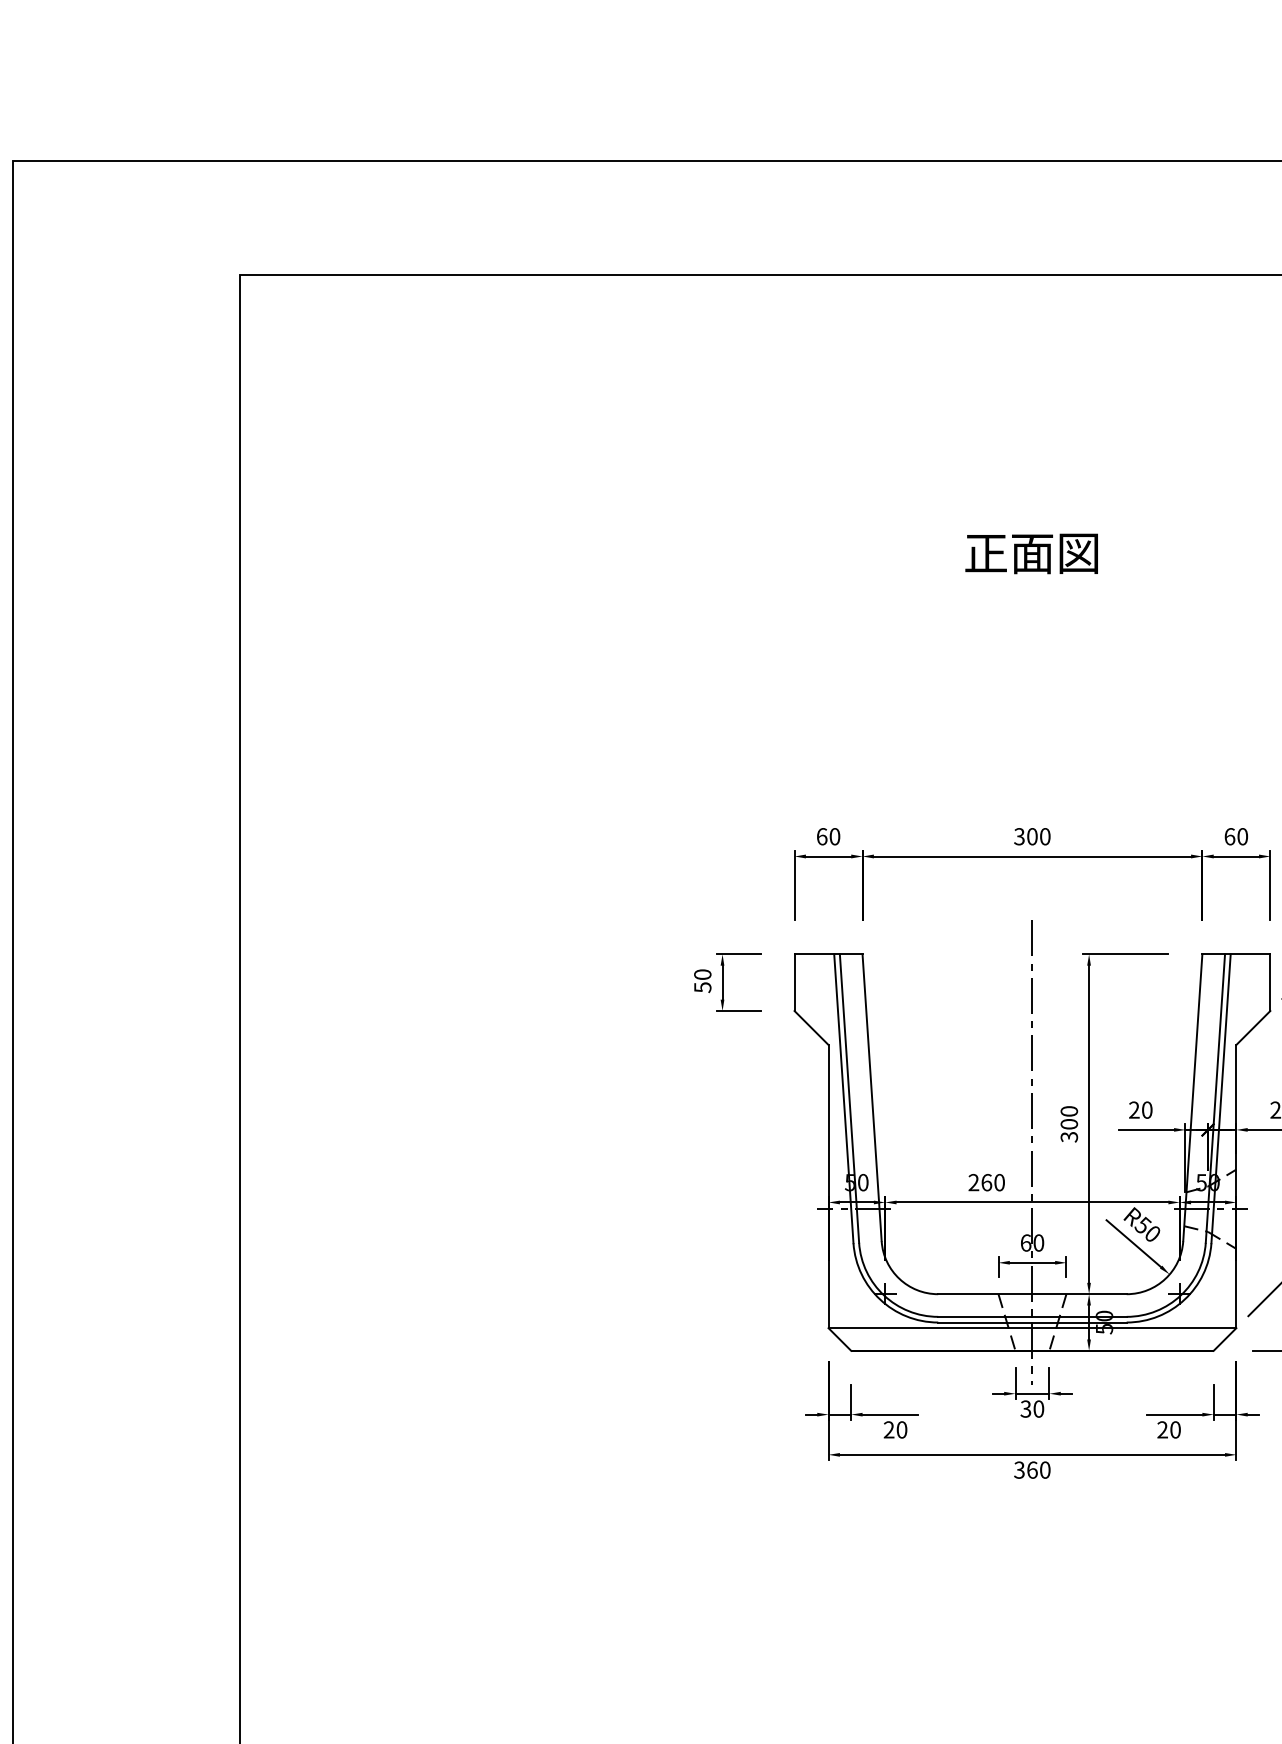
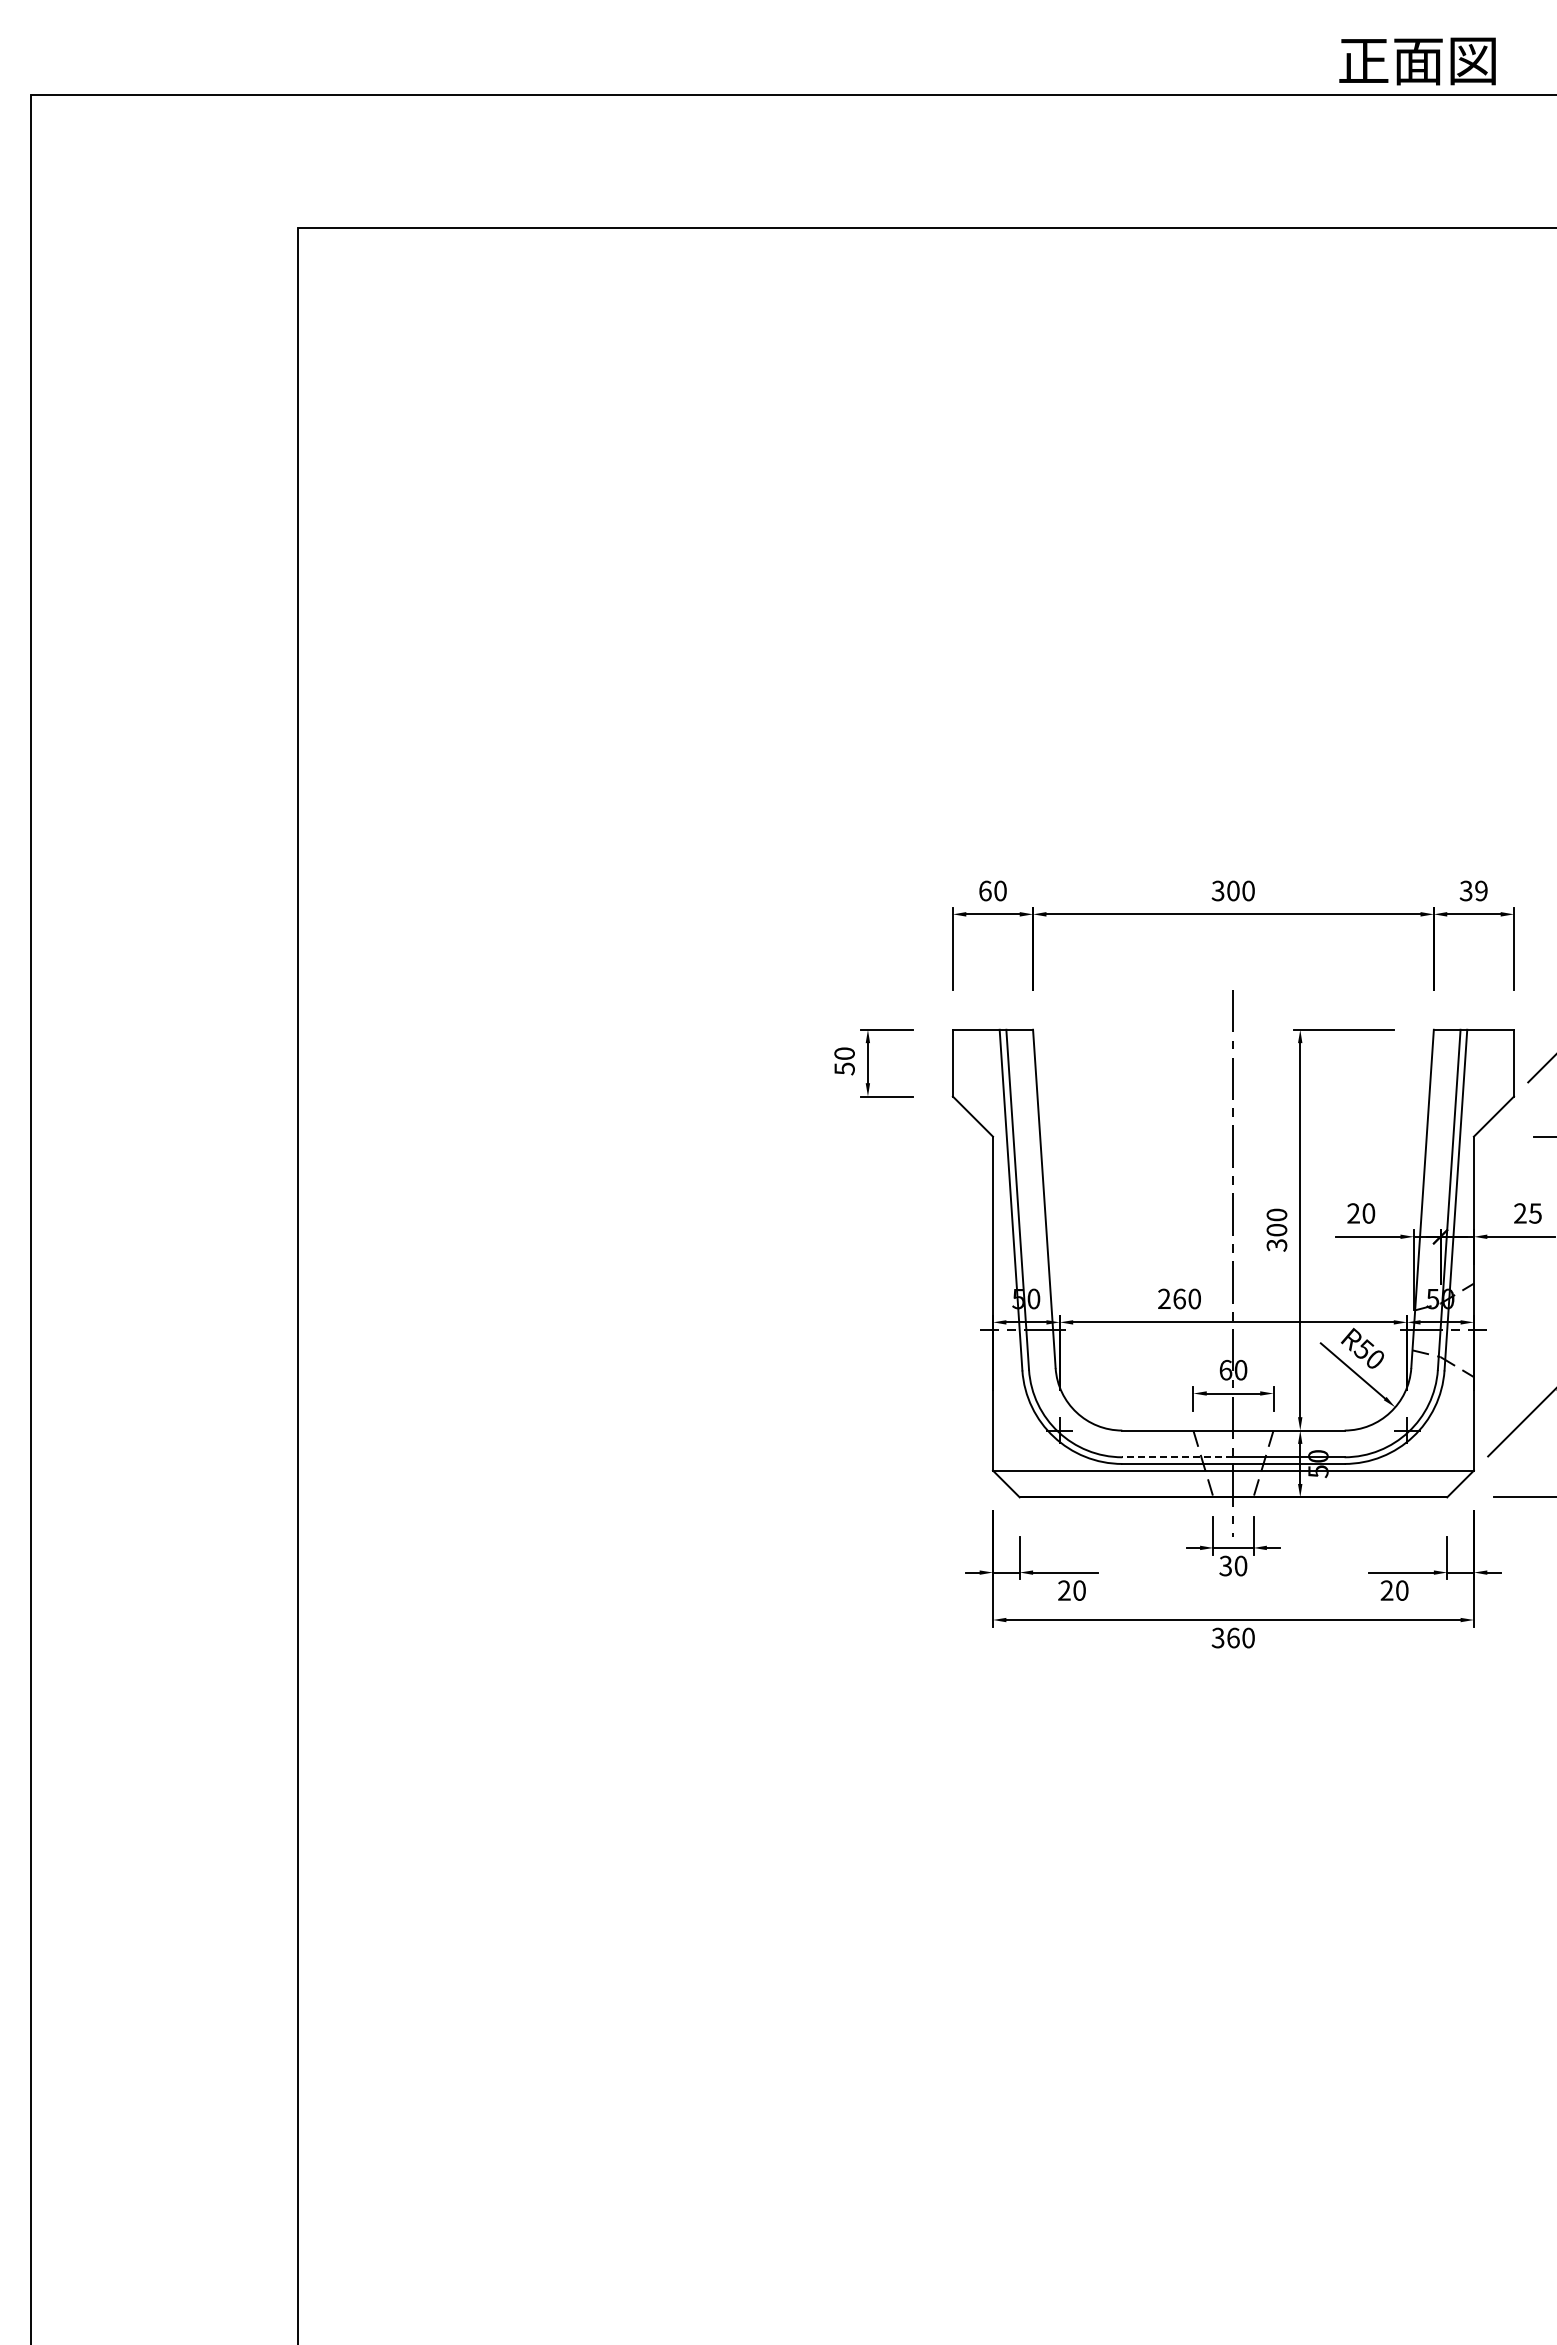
text: (1031, 553) -> (1417, 61), moved
text: (1235, 836) -> (1473, 890), 60 -> 39
line: (985, 1317) -> (1177, 1457), solid -> dashed

